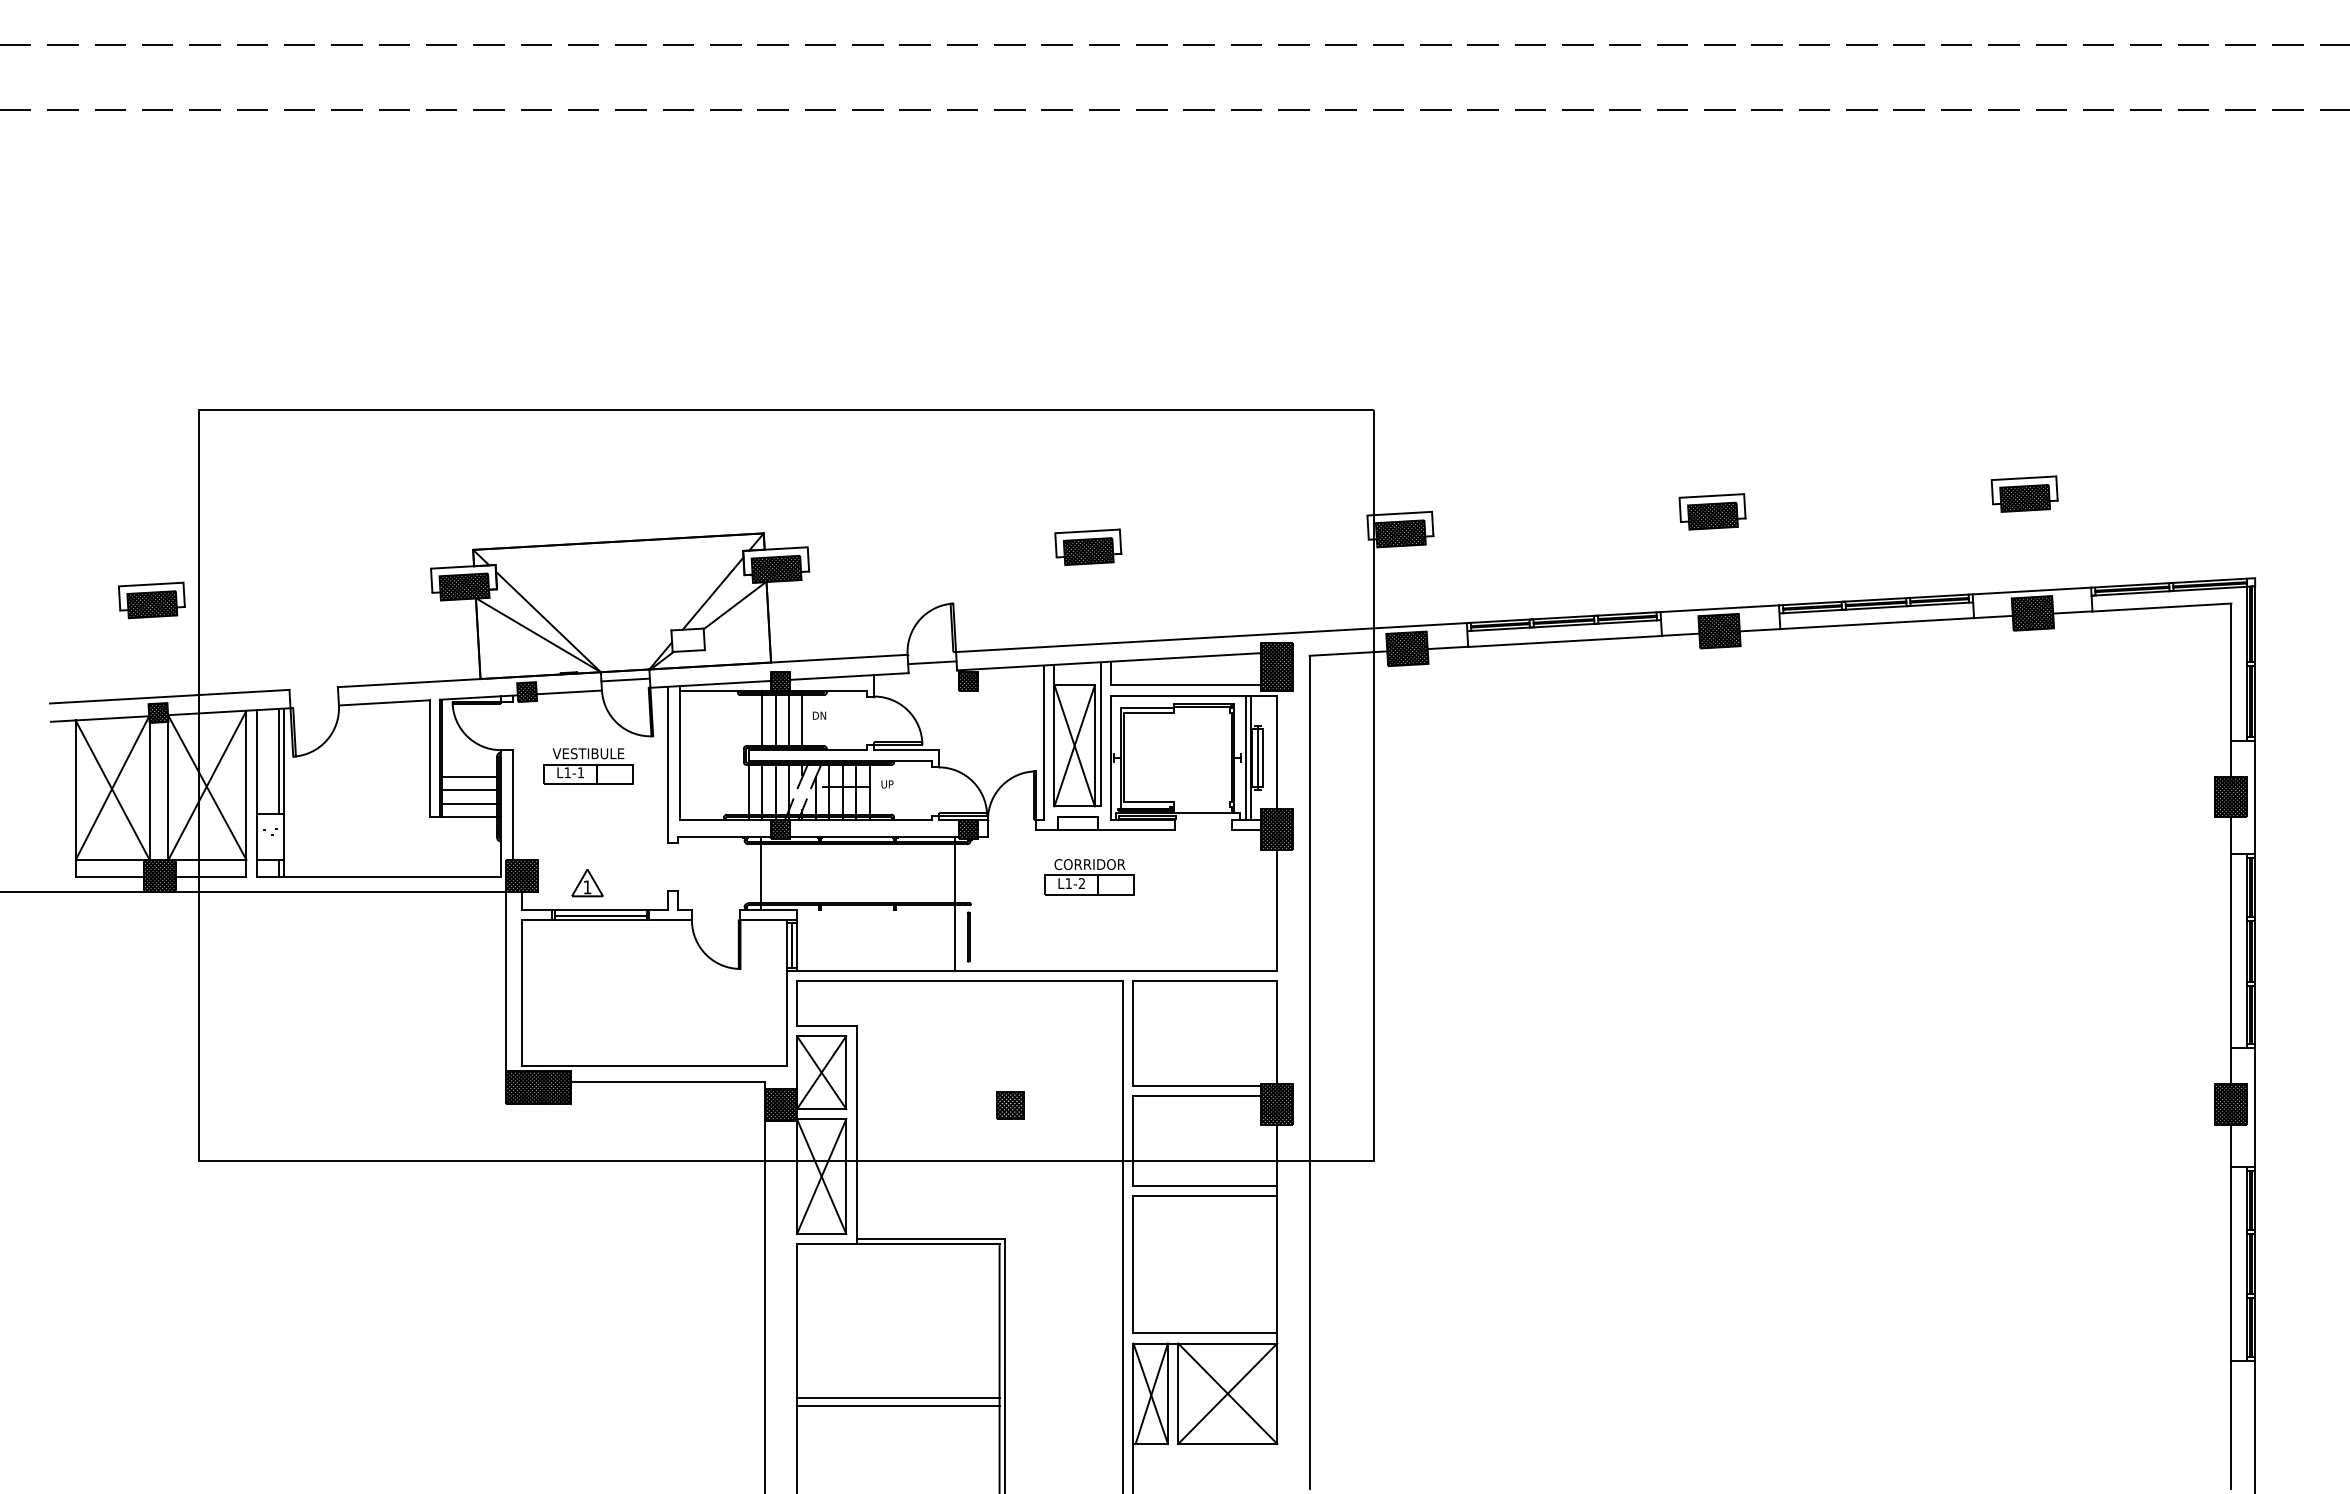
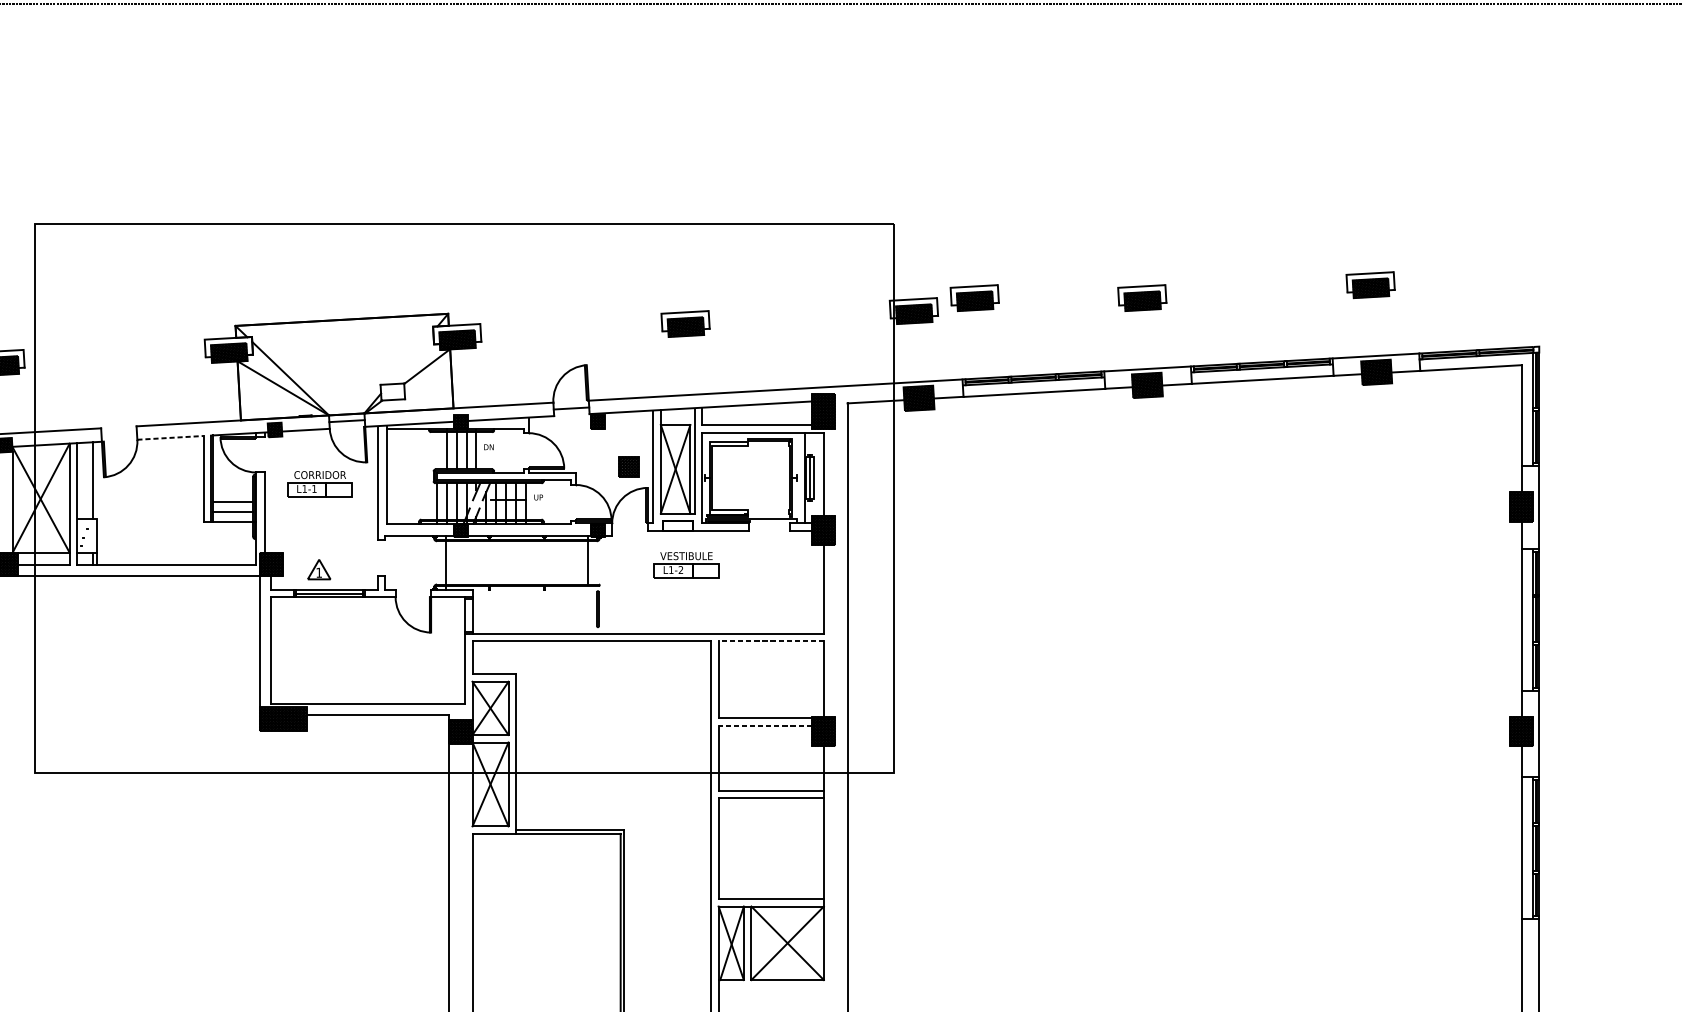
part: (1483, 511) -> (974, 297), added
line: (712, 593) -> (410, 357), removed
line: (384, 702) -> (170, 437), solid -> dashed
text: (588, 753) -> (319, 474), VESTIBULE -> CORRIDOR
line: (1245, 757) -> (800, 477), removed
line: (283, 761) -> (96, 480), removed
line: (469, 776) -> (232, 491), removed
text: (1089, 864) -> (686, 556), CORRIDOR -> VESTIBULE
line: (954, 937) -> (587, 609), removed
line: (792, 945) -> (469, 615), removed
line: (1205, 981) -> (771, 641), solid -> dashed
line: (1197, 1096) -> (765, 725), solid -> dashed
part: (1010, 1105) -> (628, 466), moved
line: (898, 1398) -> (546, 946), removed
line: (898, 1406) -> (546, 952), removed

